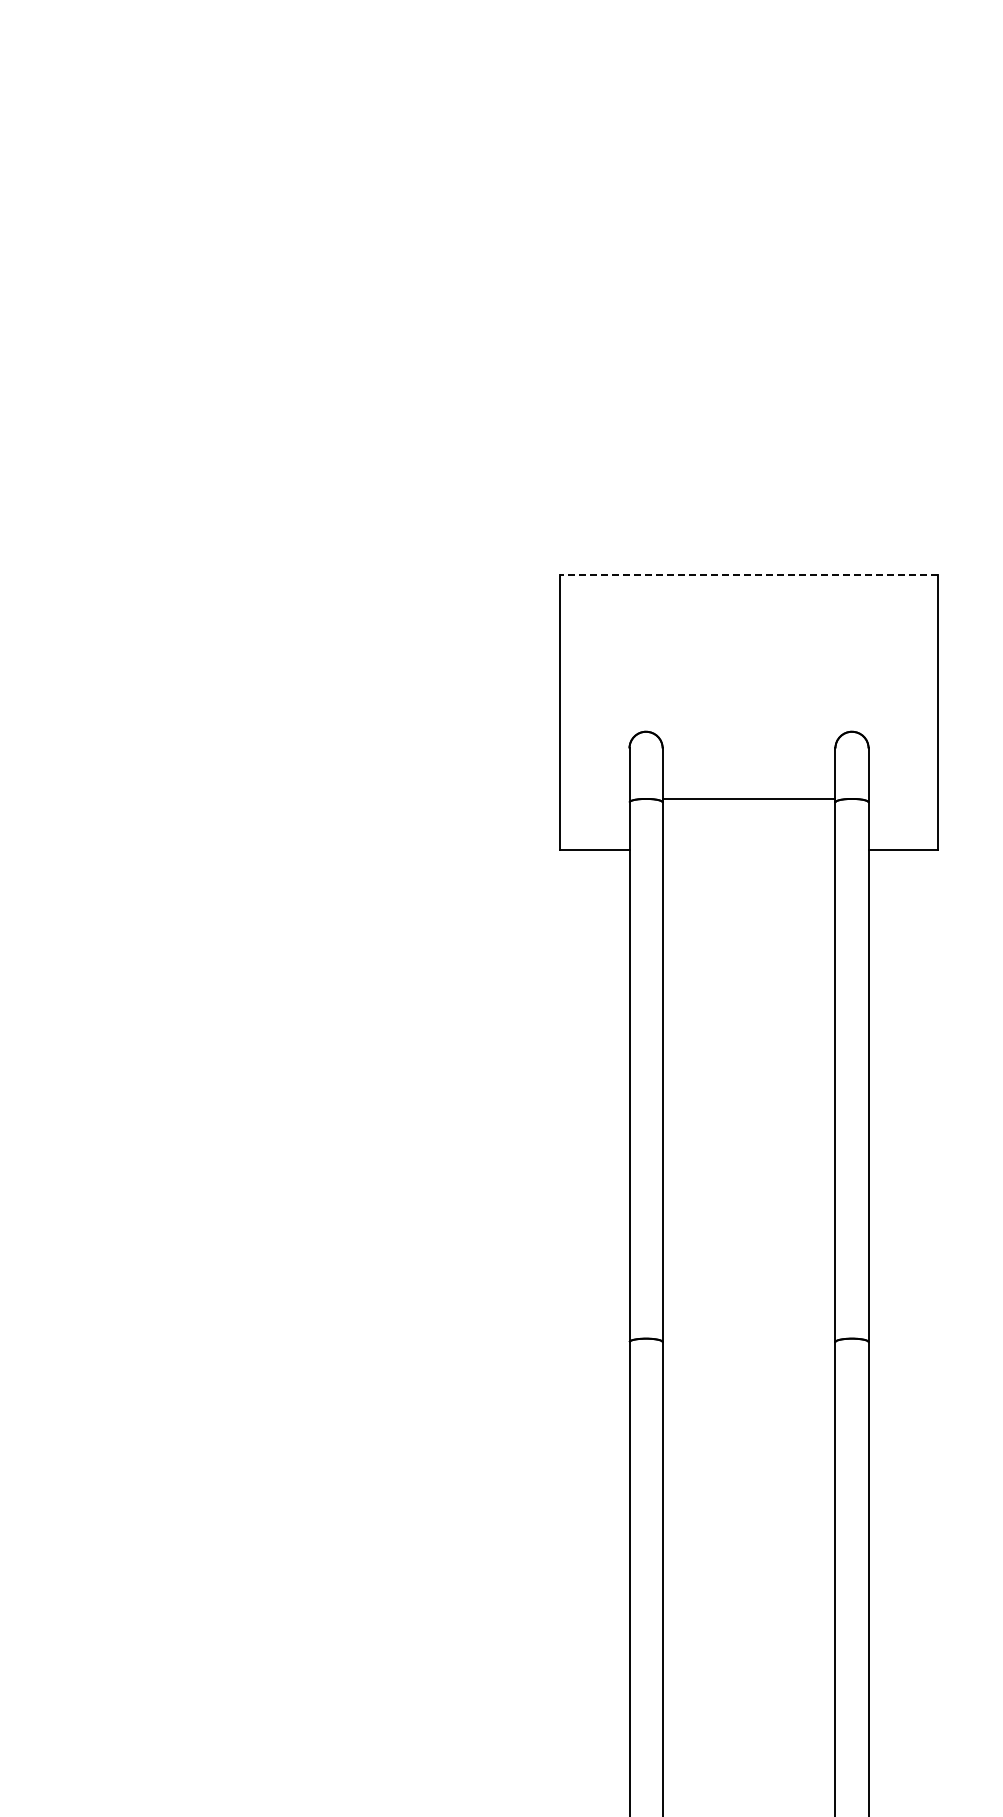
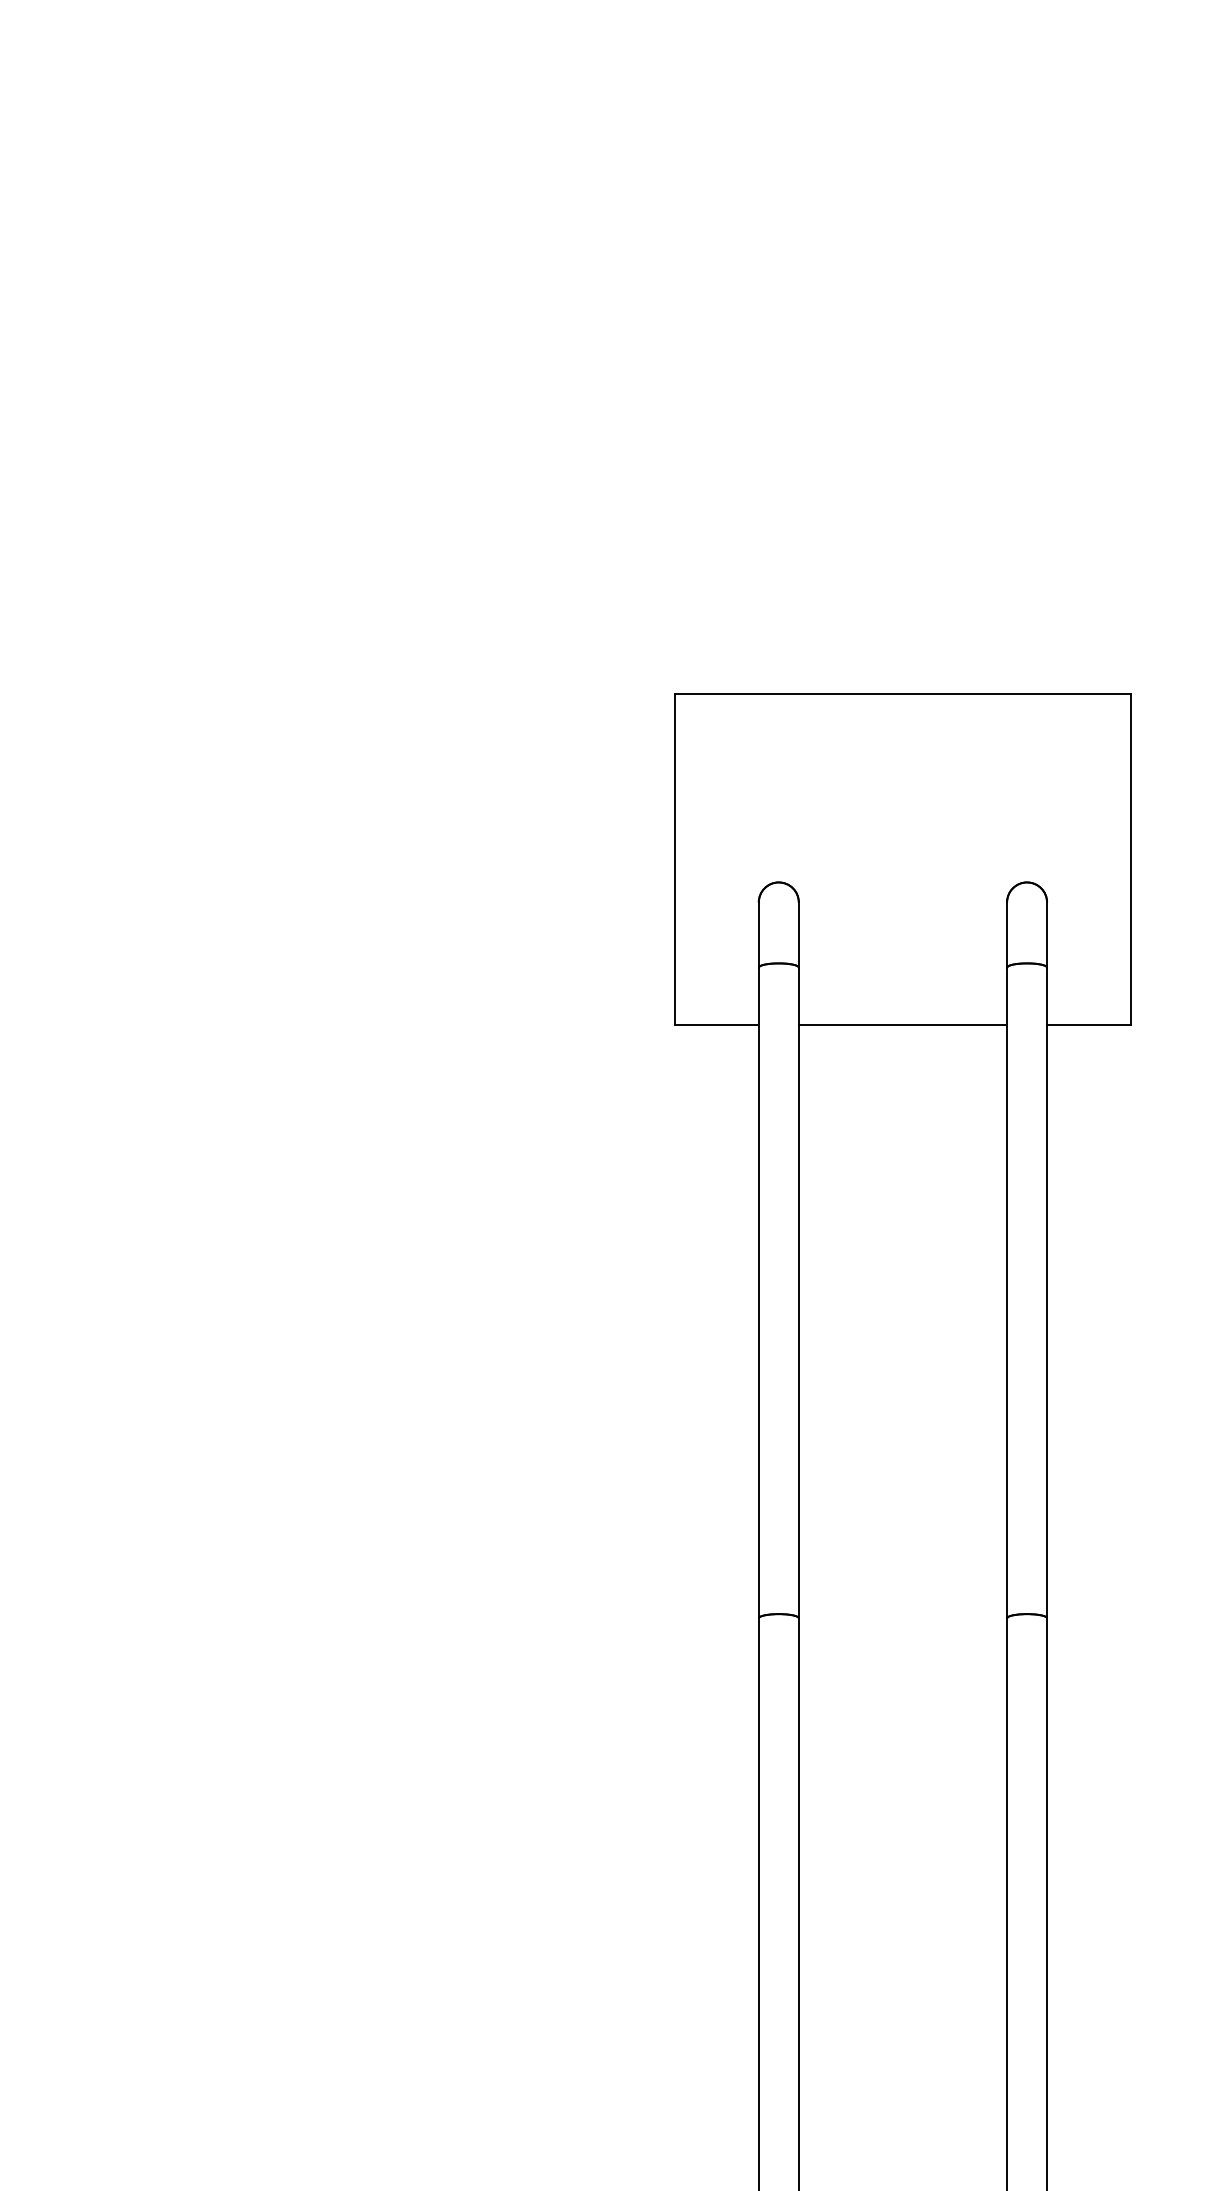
line: (749, 575) -> (903, 694), dashed -> solid
line: (748, 798) -> (902, 1024), moved

